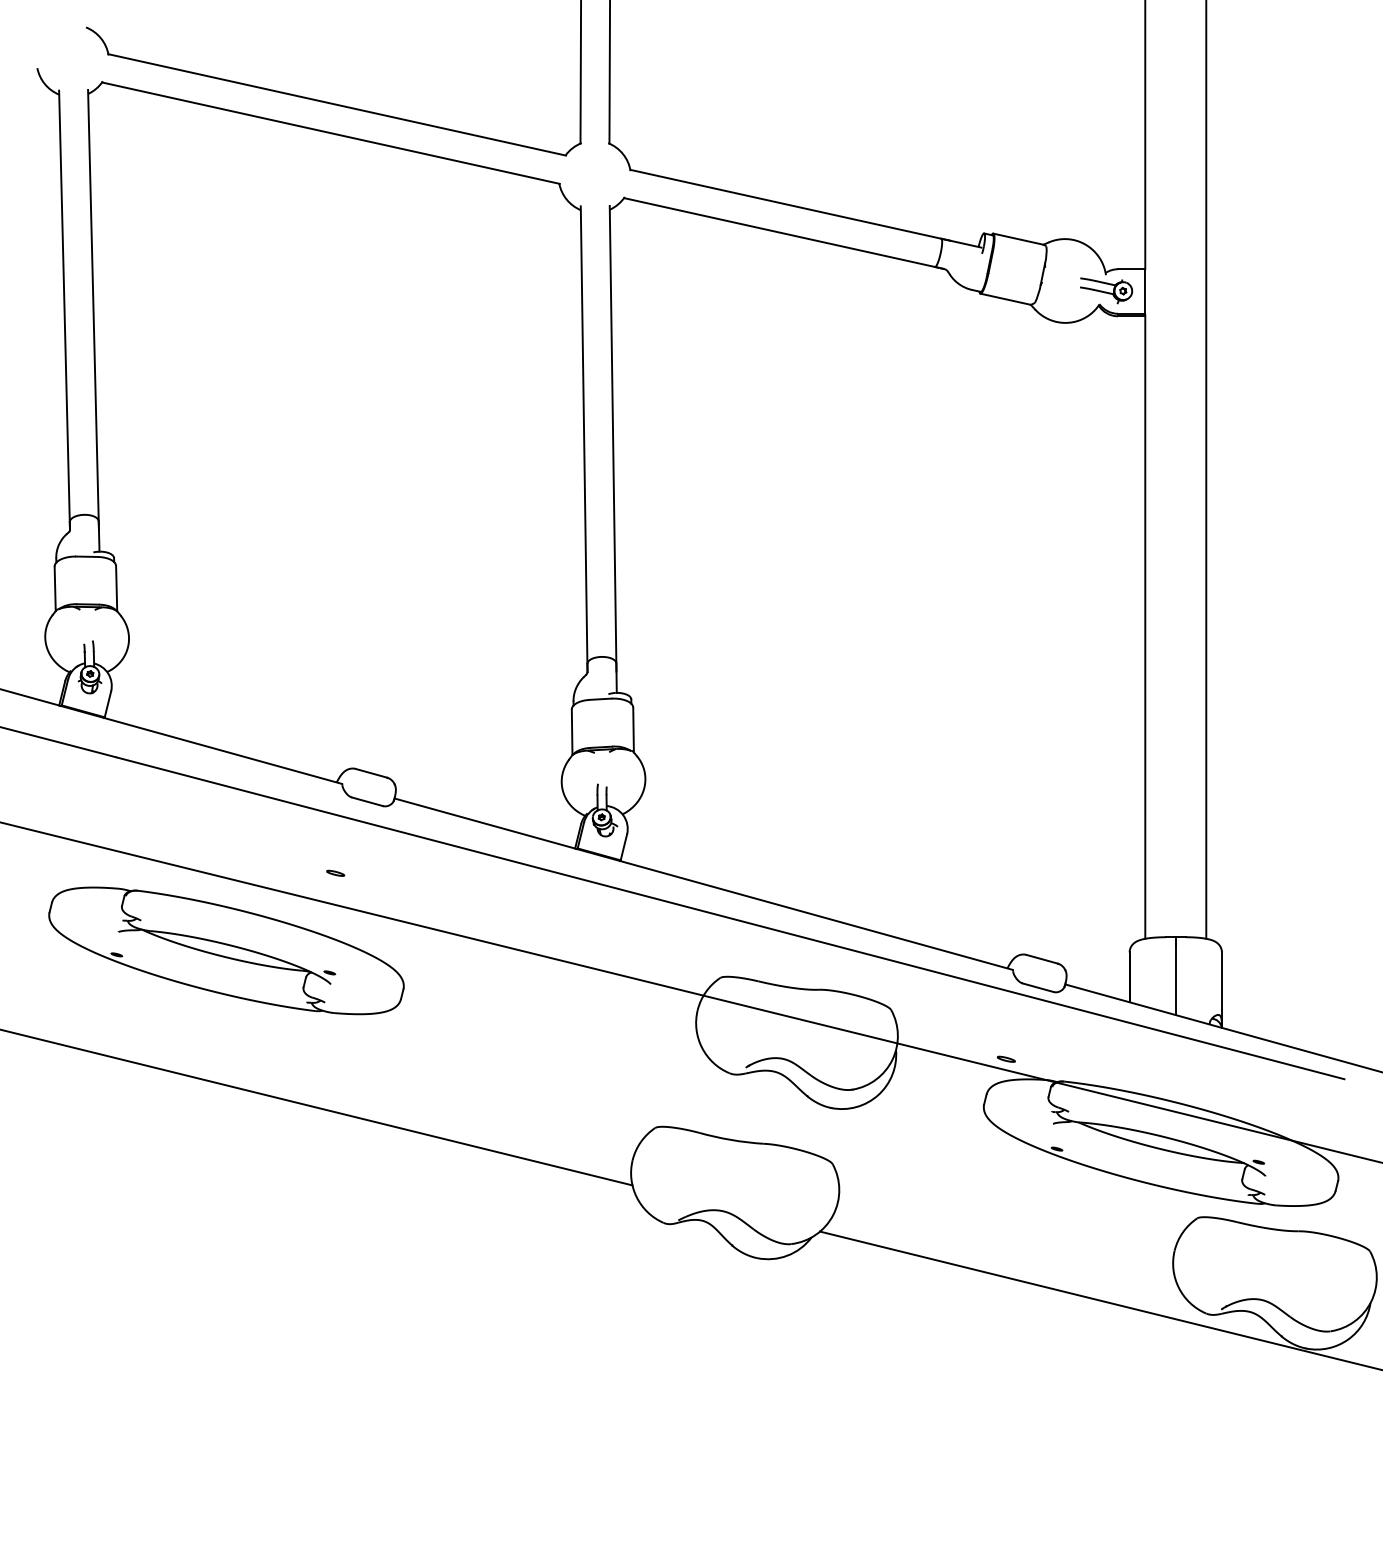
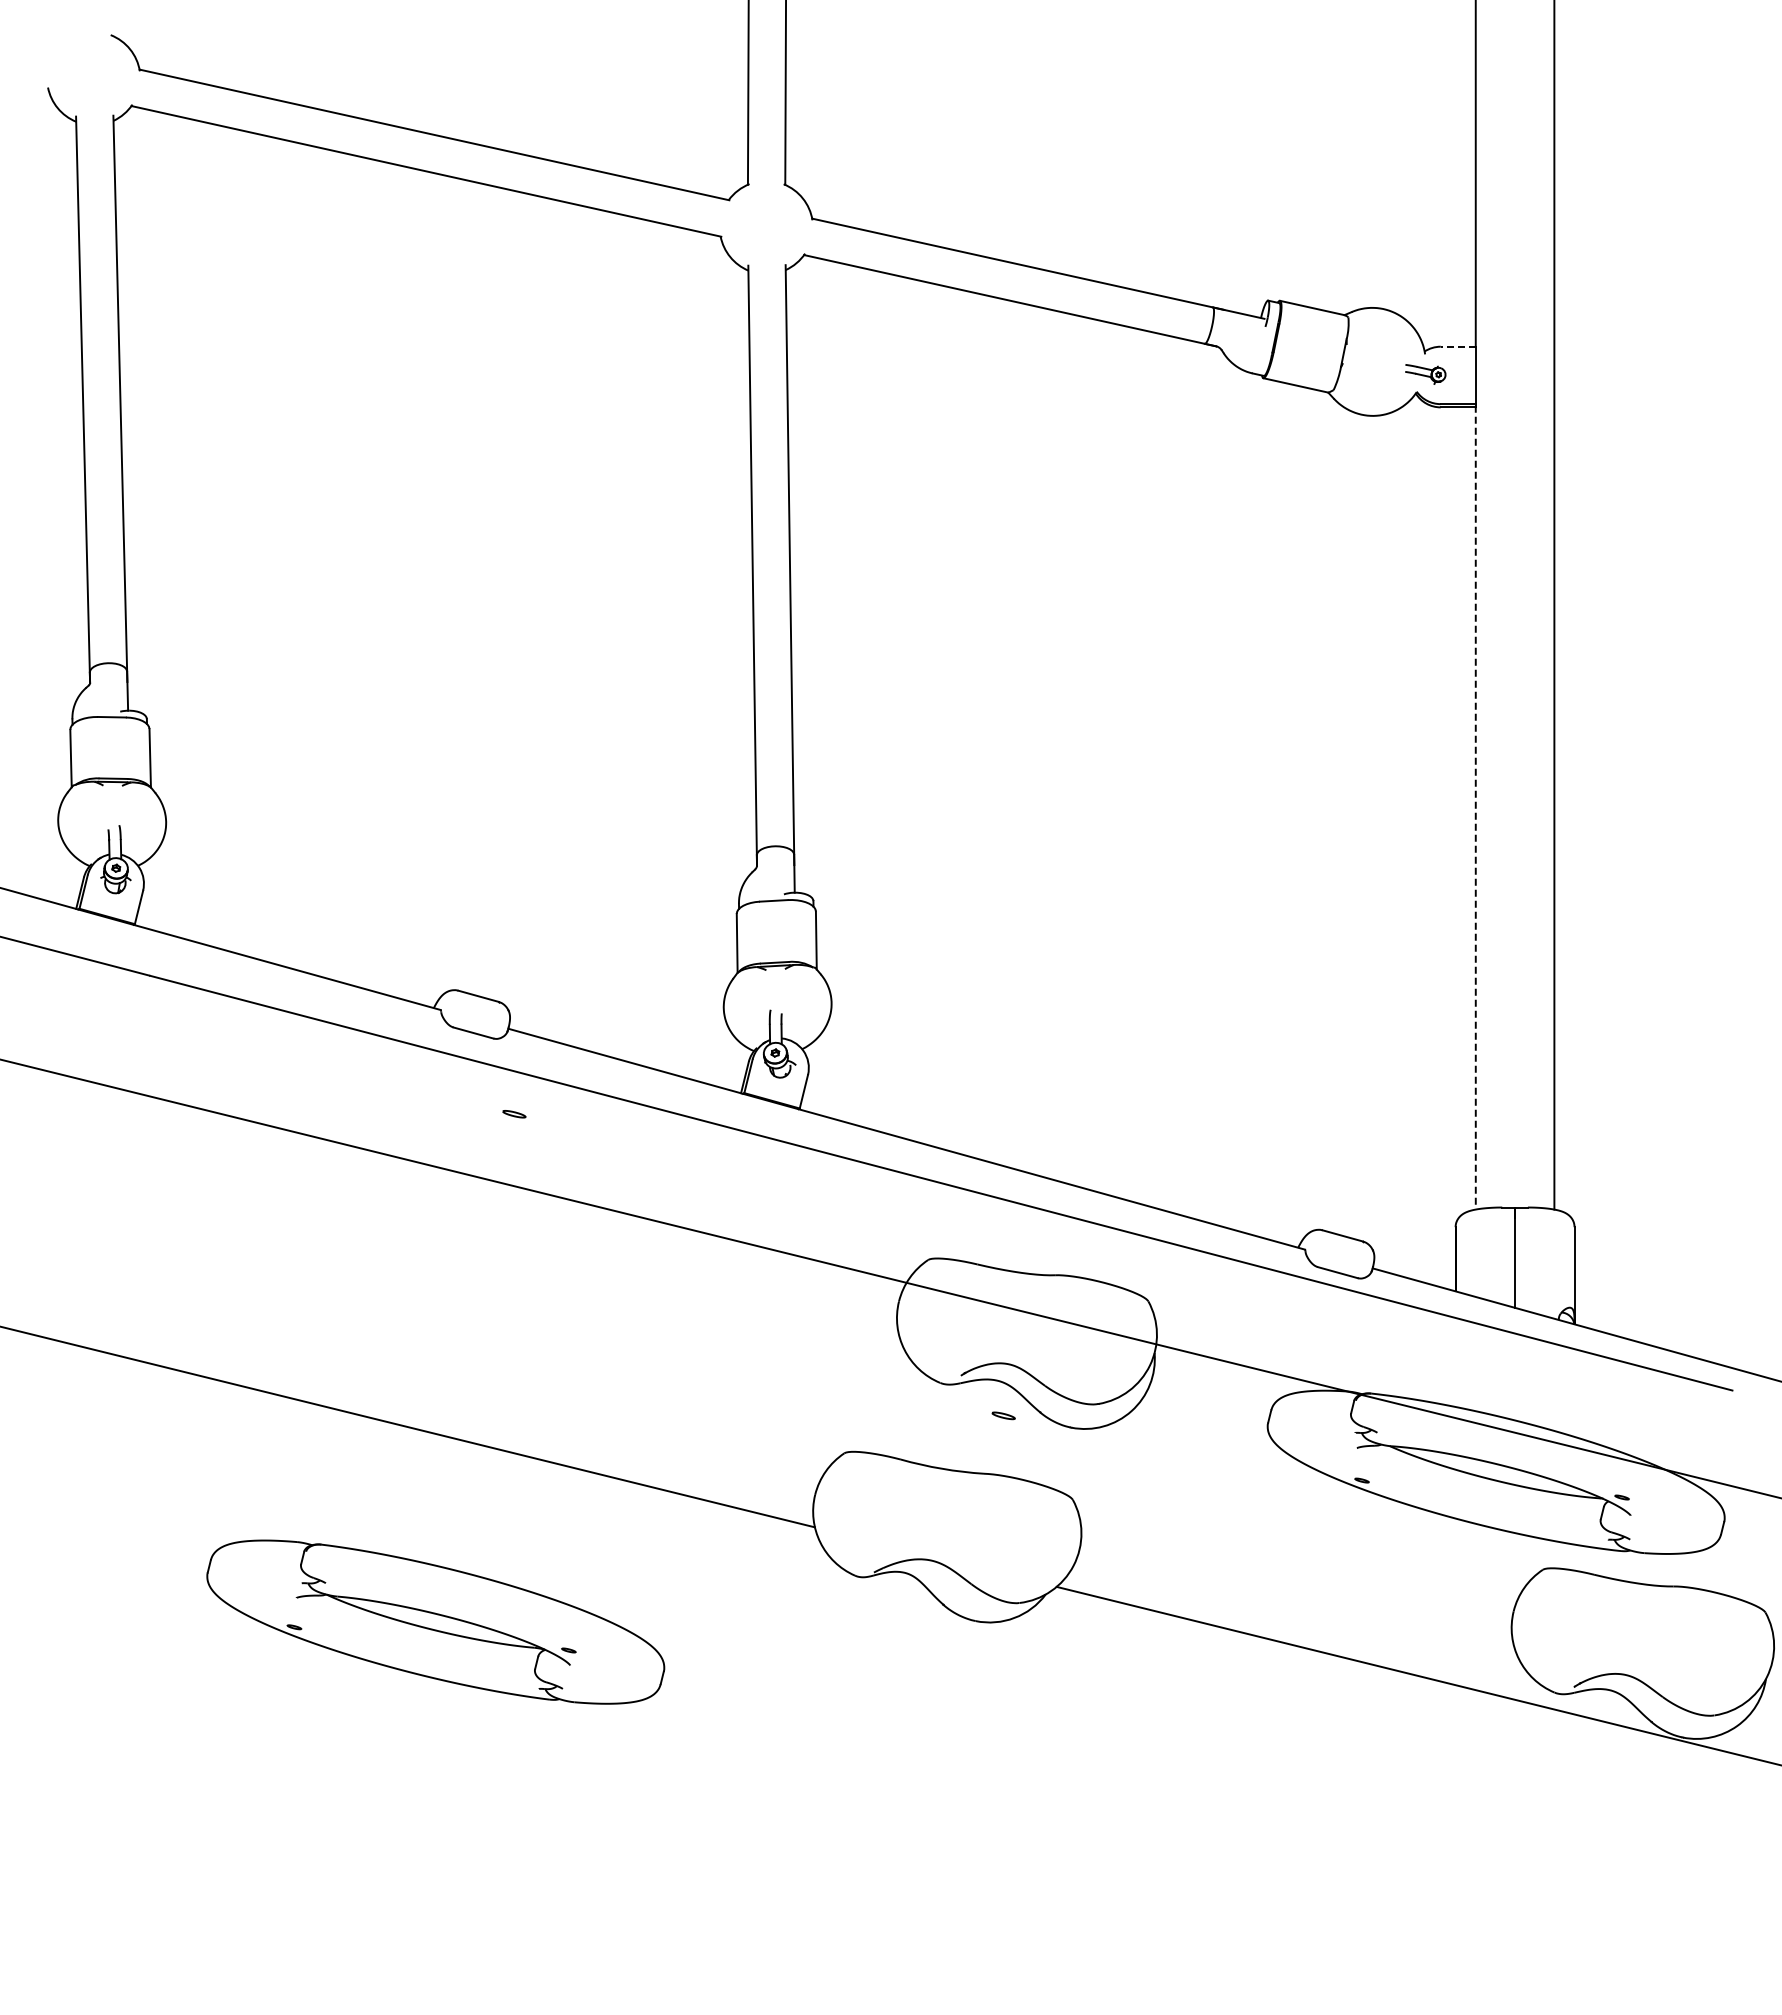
line: (1131, 269) -> (1457, 346), solid -> dashed
part: (1106, 290) -> (1425, 374), size x0.6
line: (1145, 626) -> (1475, 807), solid -> dashed
part: (335, 873) -> (514, 1114), moved
part: (226, 950) -> (435, 1621), moved
part: (1006, 1059) -> (1003, 1415), moved

